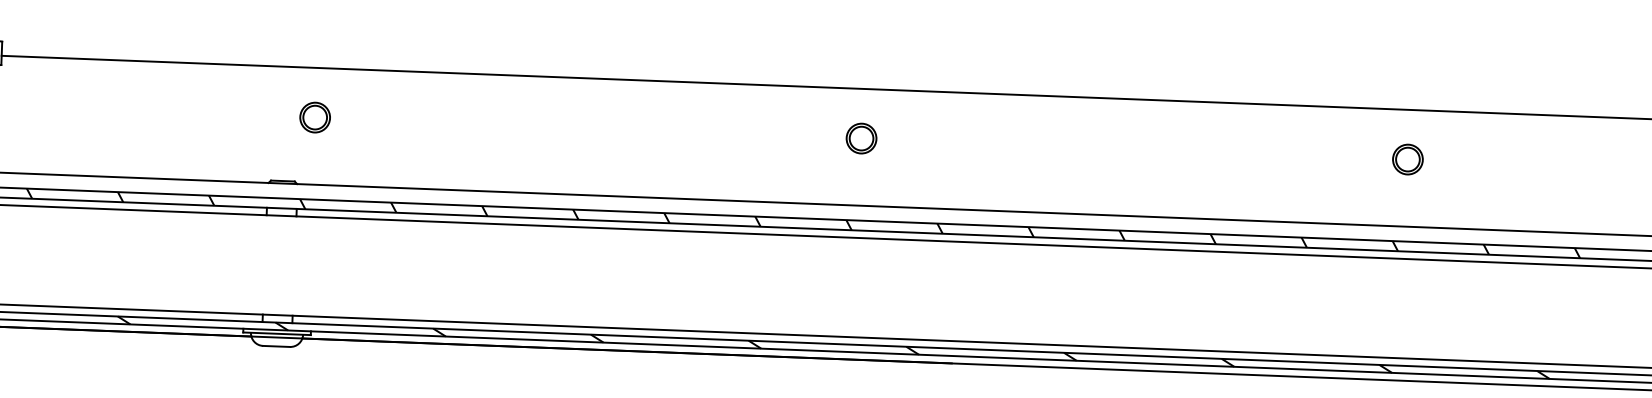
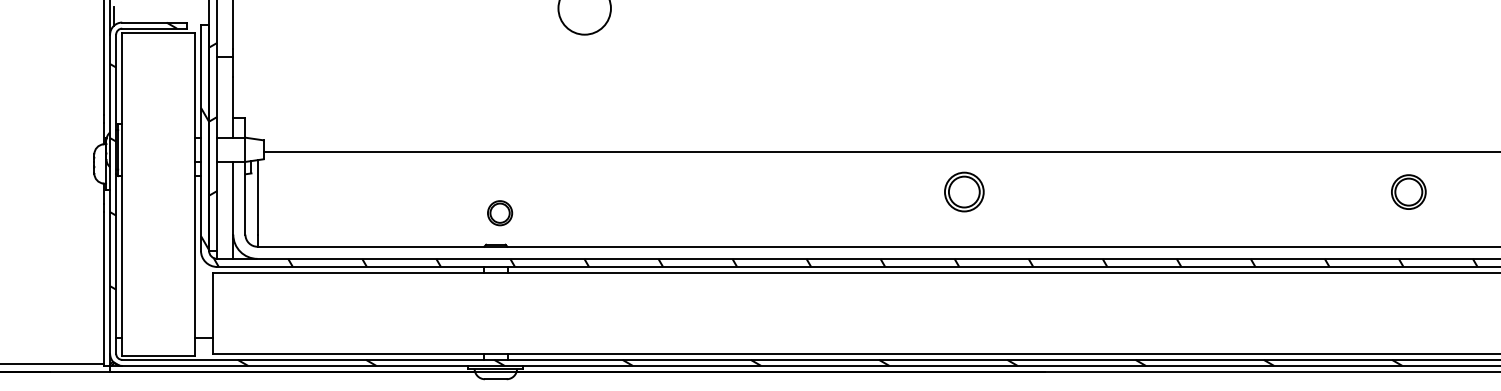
part: (315, 117) -> (500, 213), moved
part: (861, 138) -> (964, 192), size x1.6
part: (1407, 159) -> (1408, 192), size x1.4

